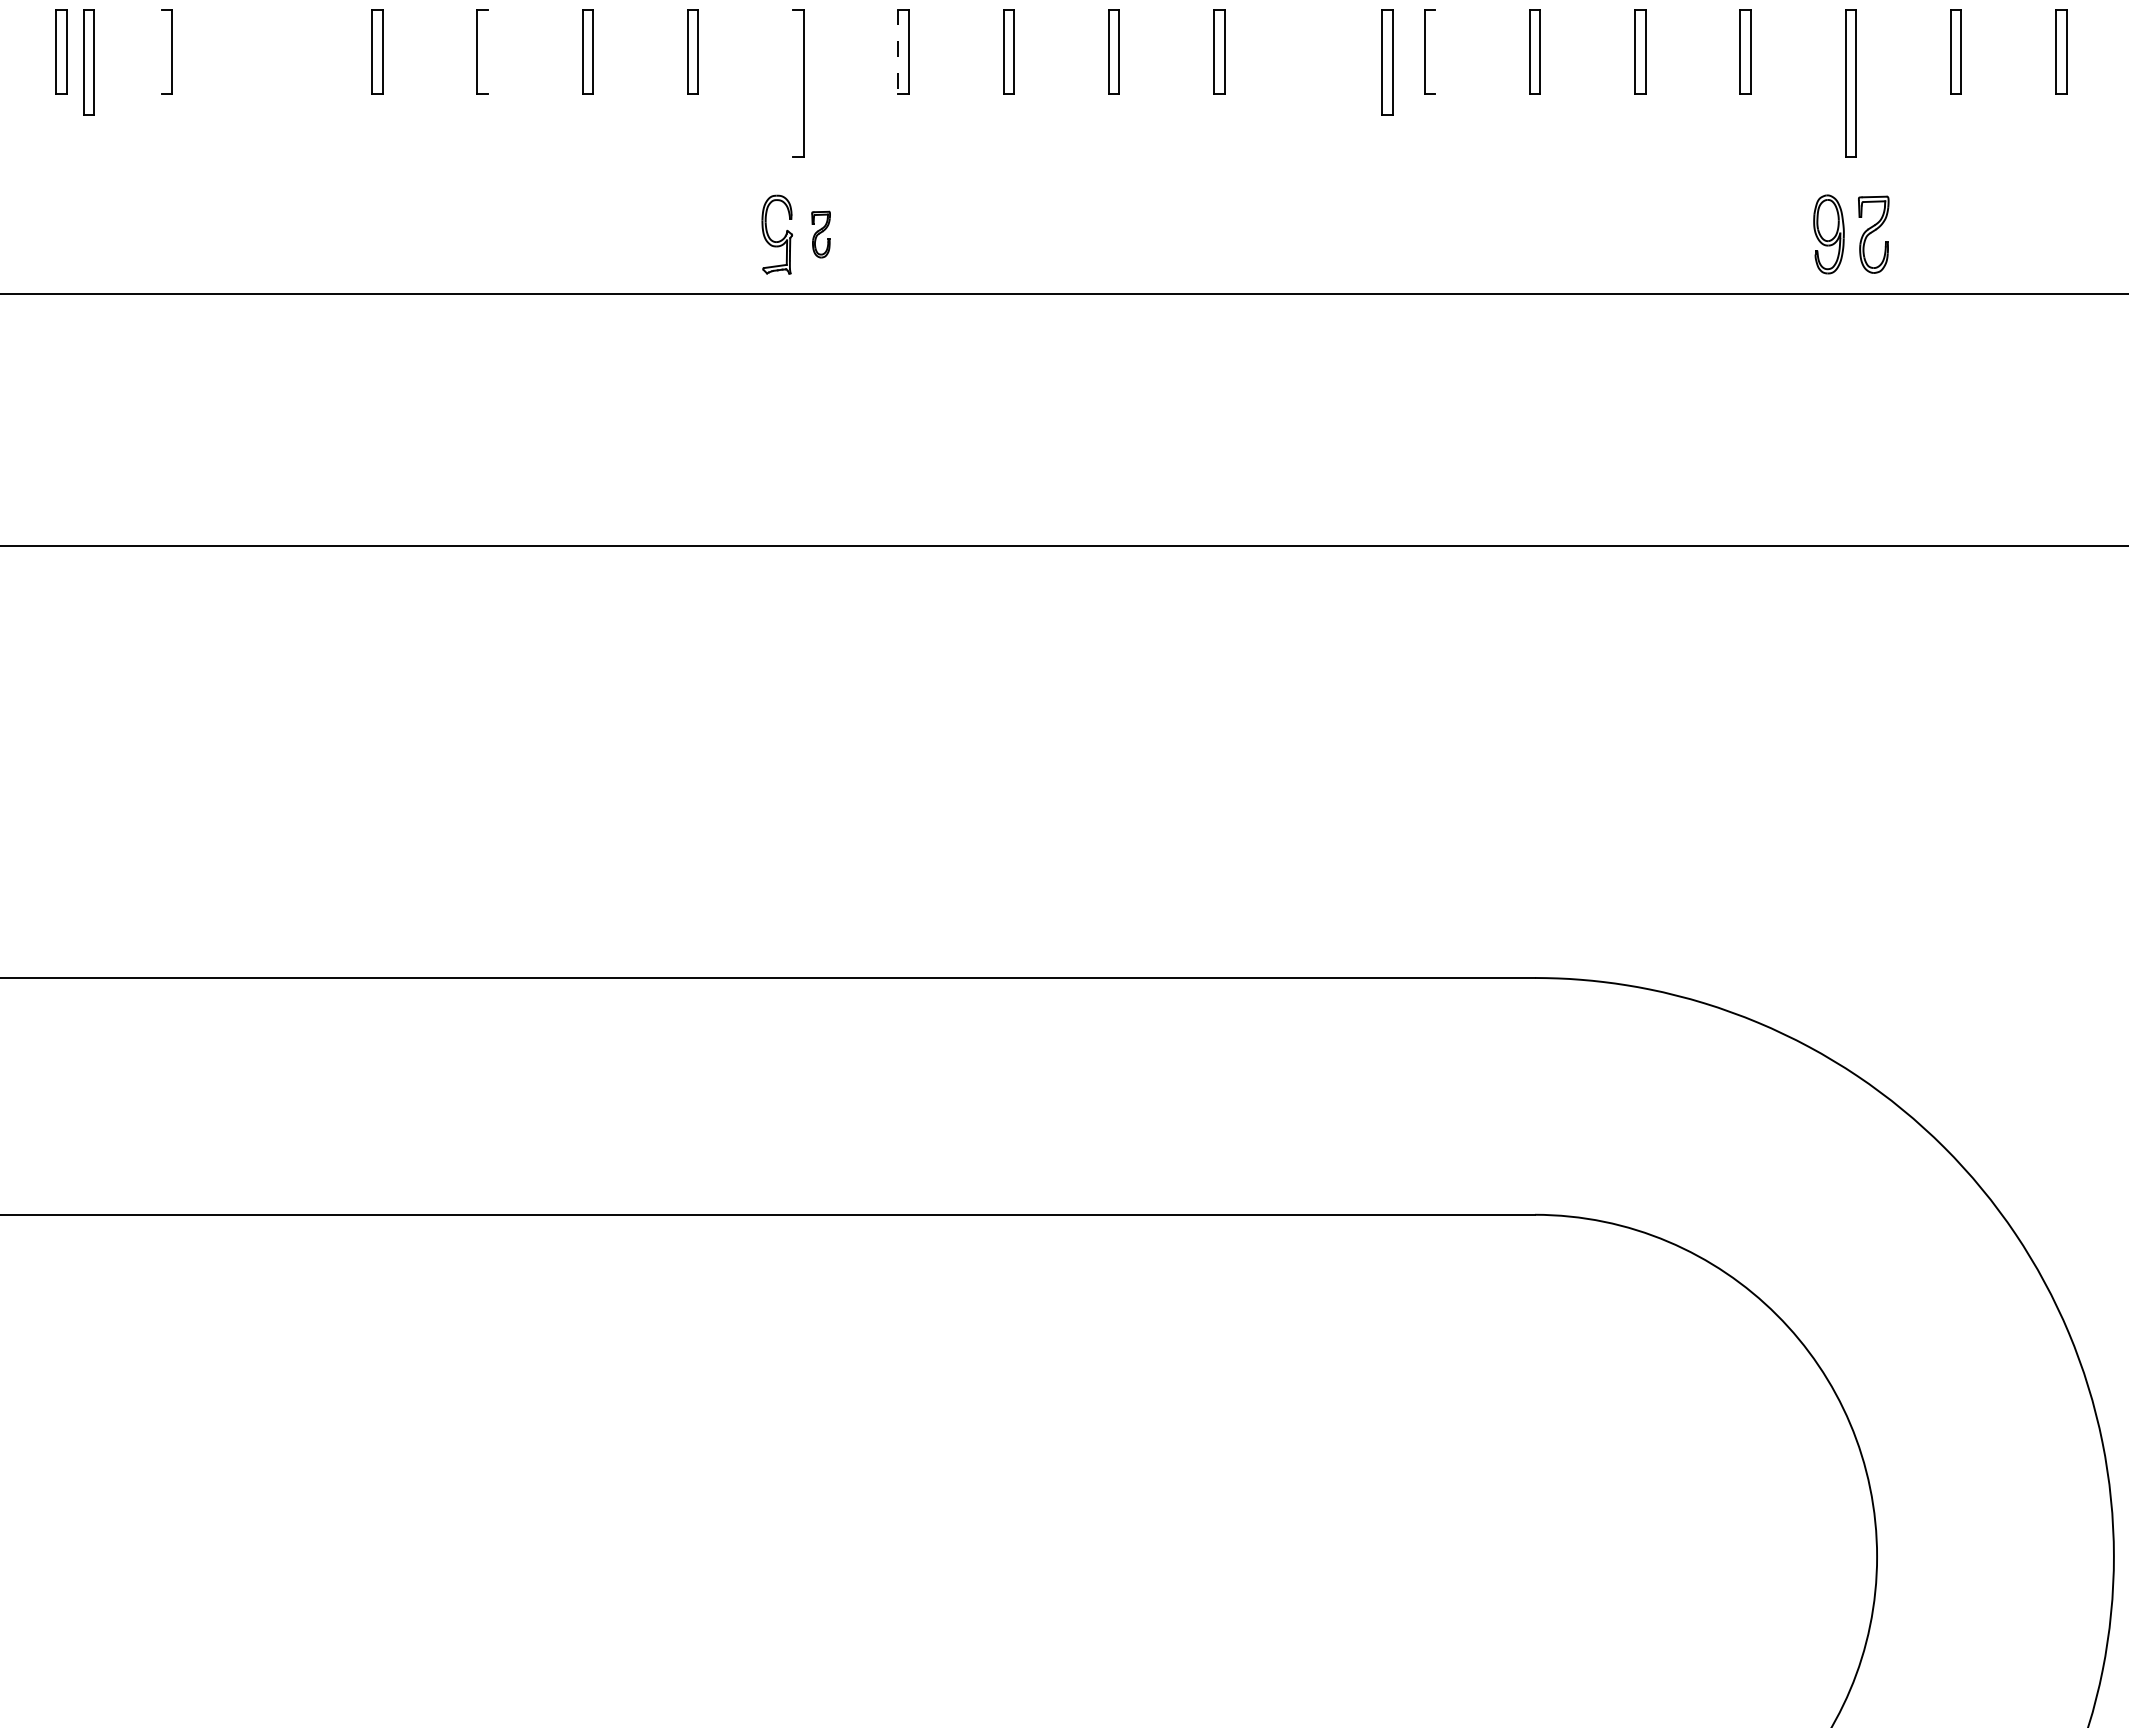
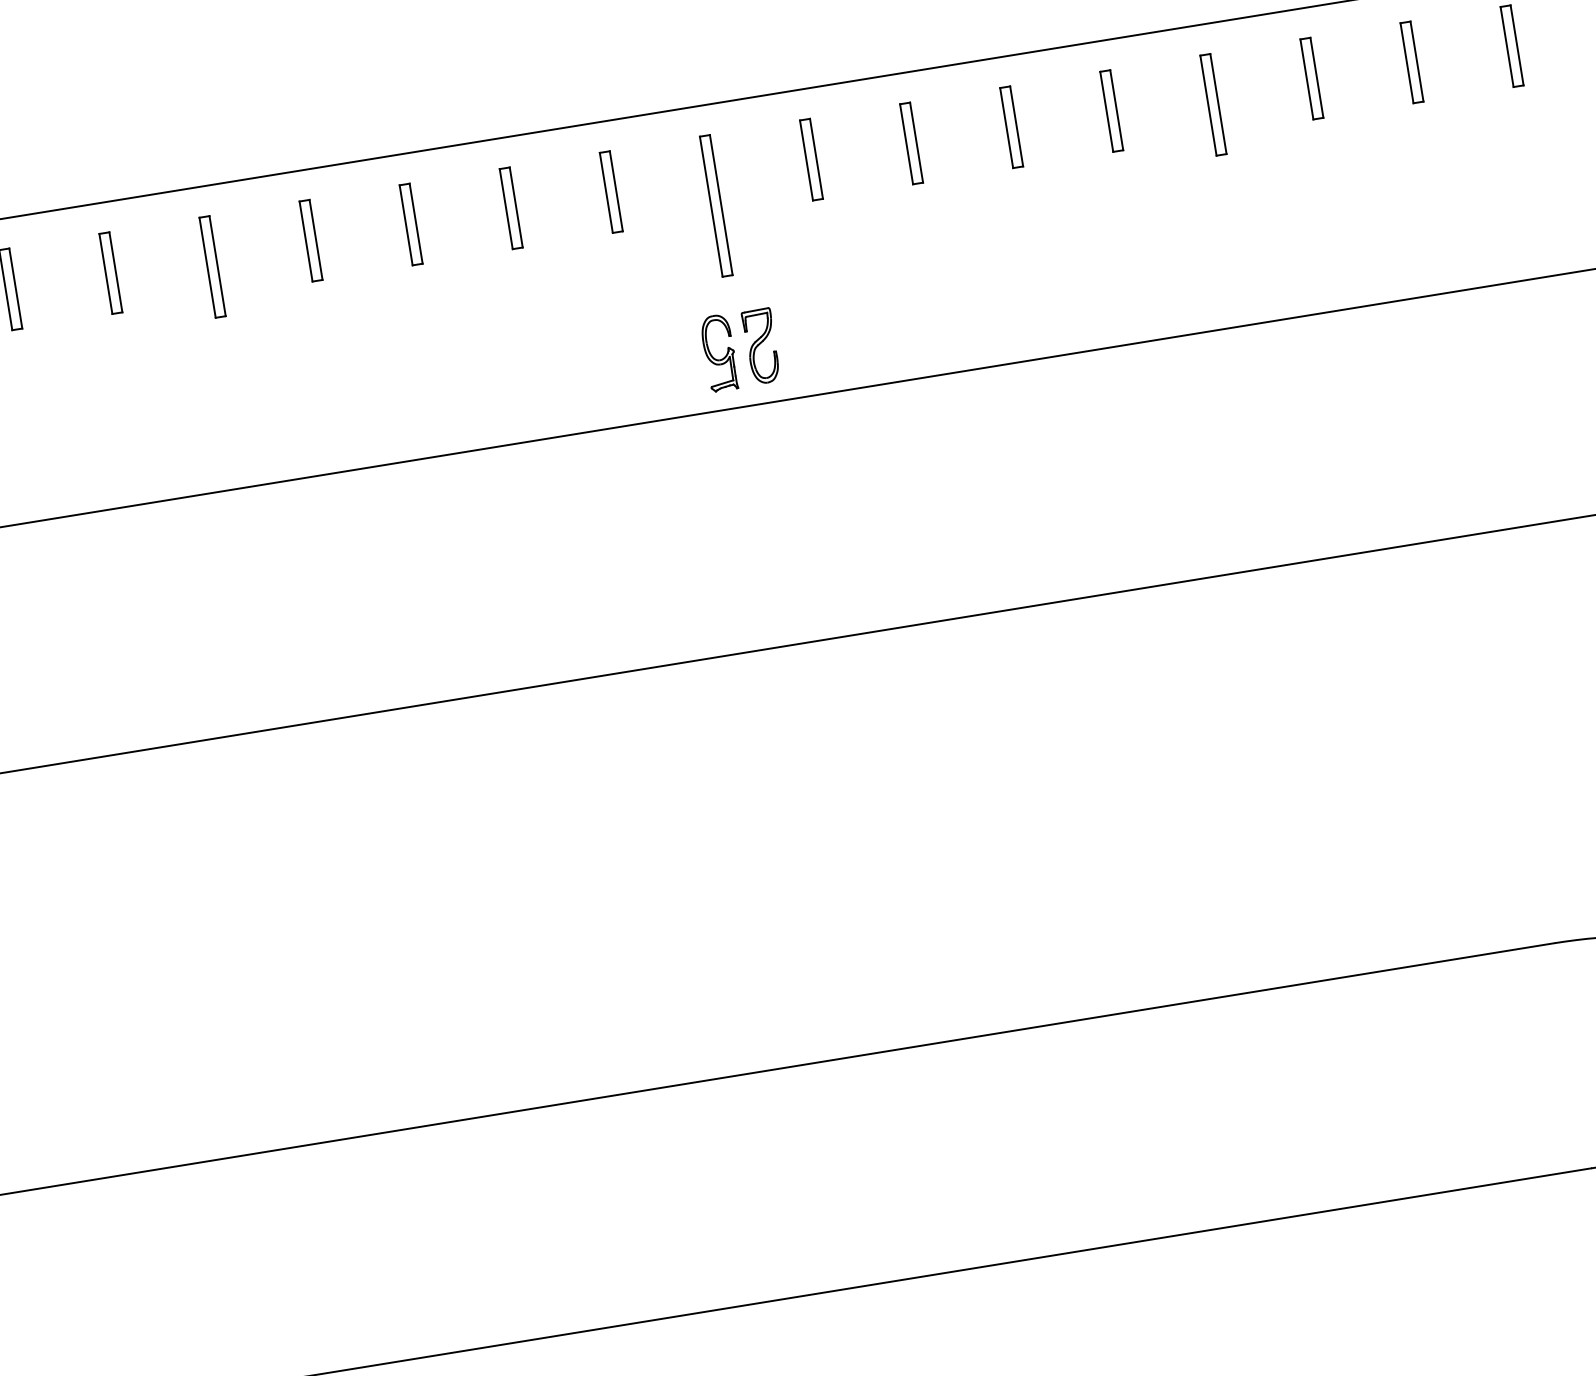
line: (161, 51) -> (105, 273), added
line: (487, 51) -> (415, 223), added
line: (1435, 51) -> (1317, 77), added
line: (898, 52) -> (806, 161), dashed -> solid
part: (88, 62) -> (212, 267), moved
part: (1387, 62) -> (1213, 105), moved
line: (793, 83) -> (711, 206), added
part: (820, 234) -> (760, 346), size x1.67

